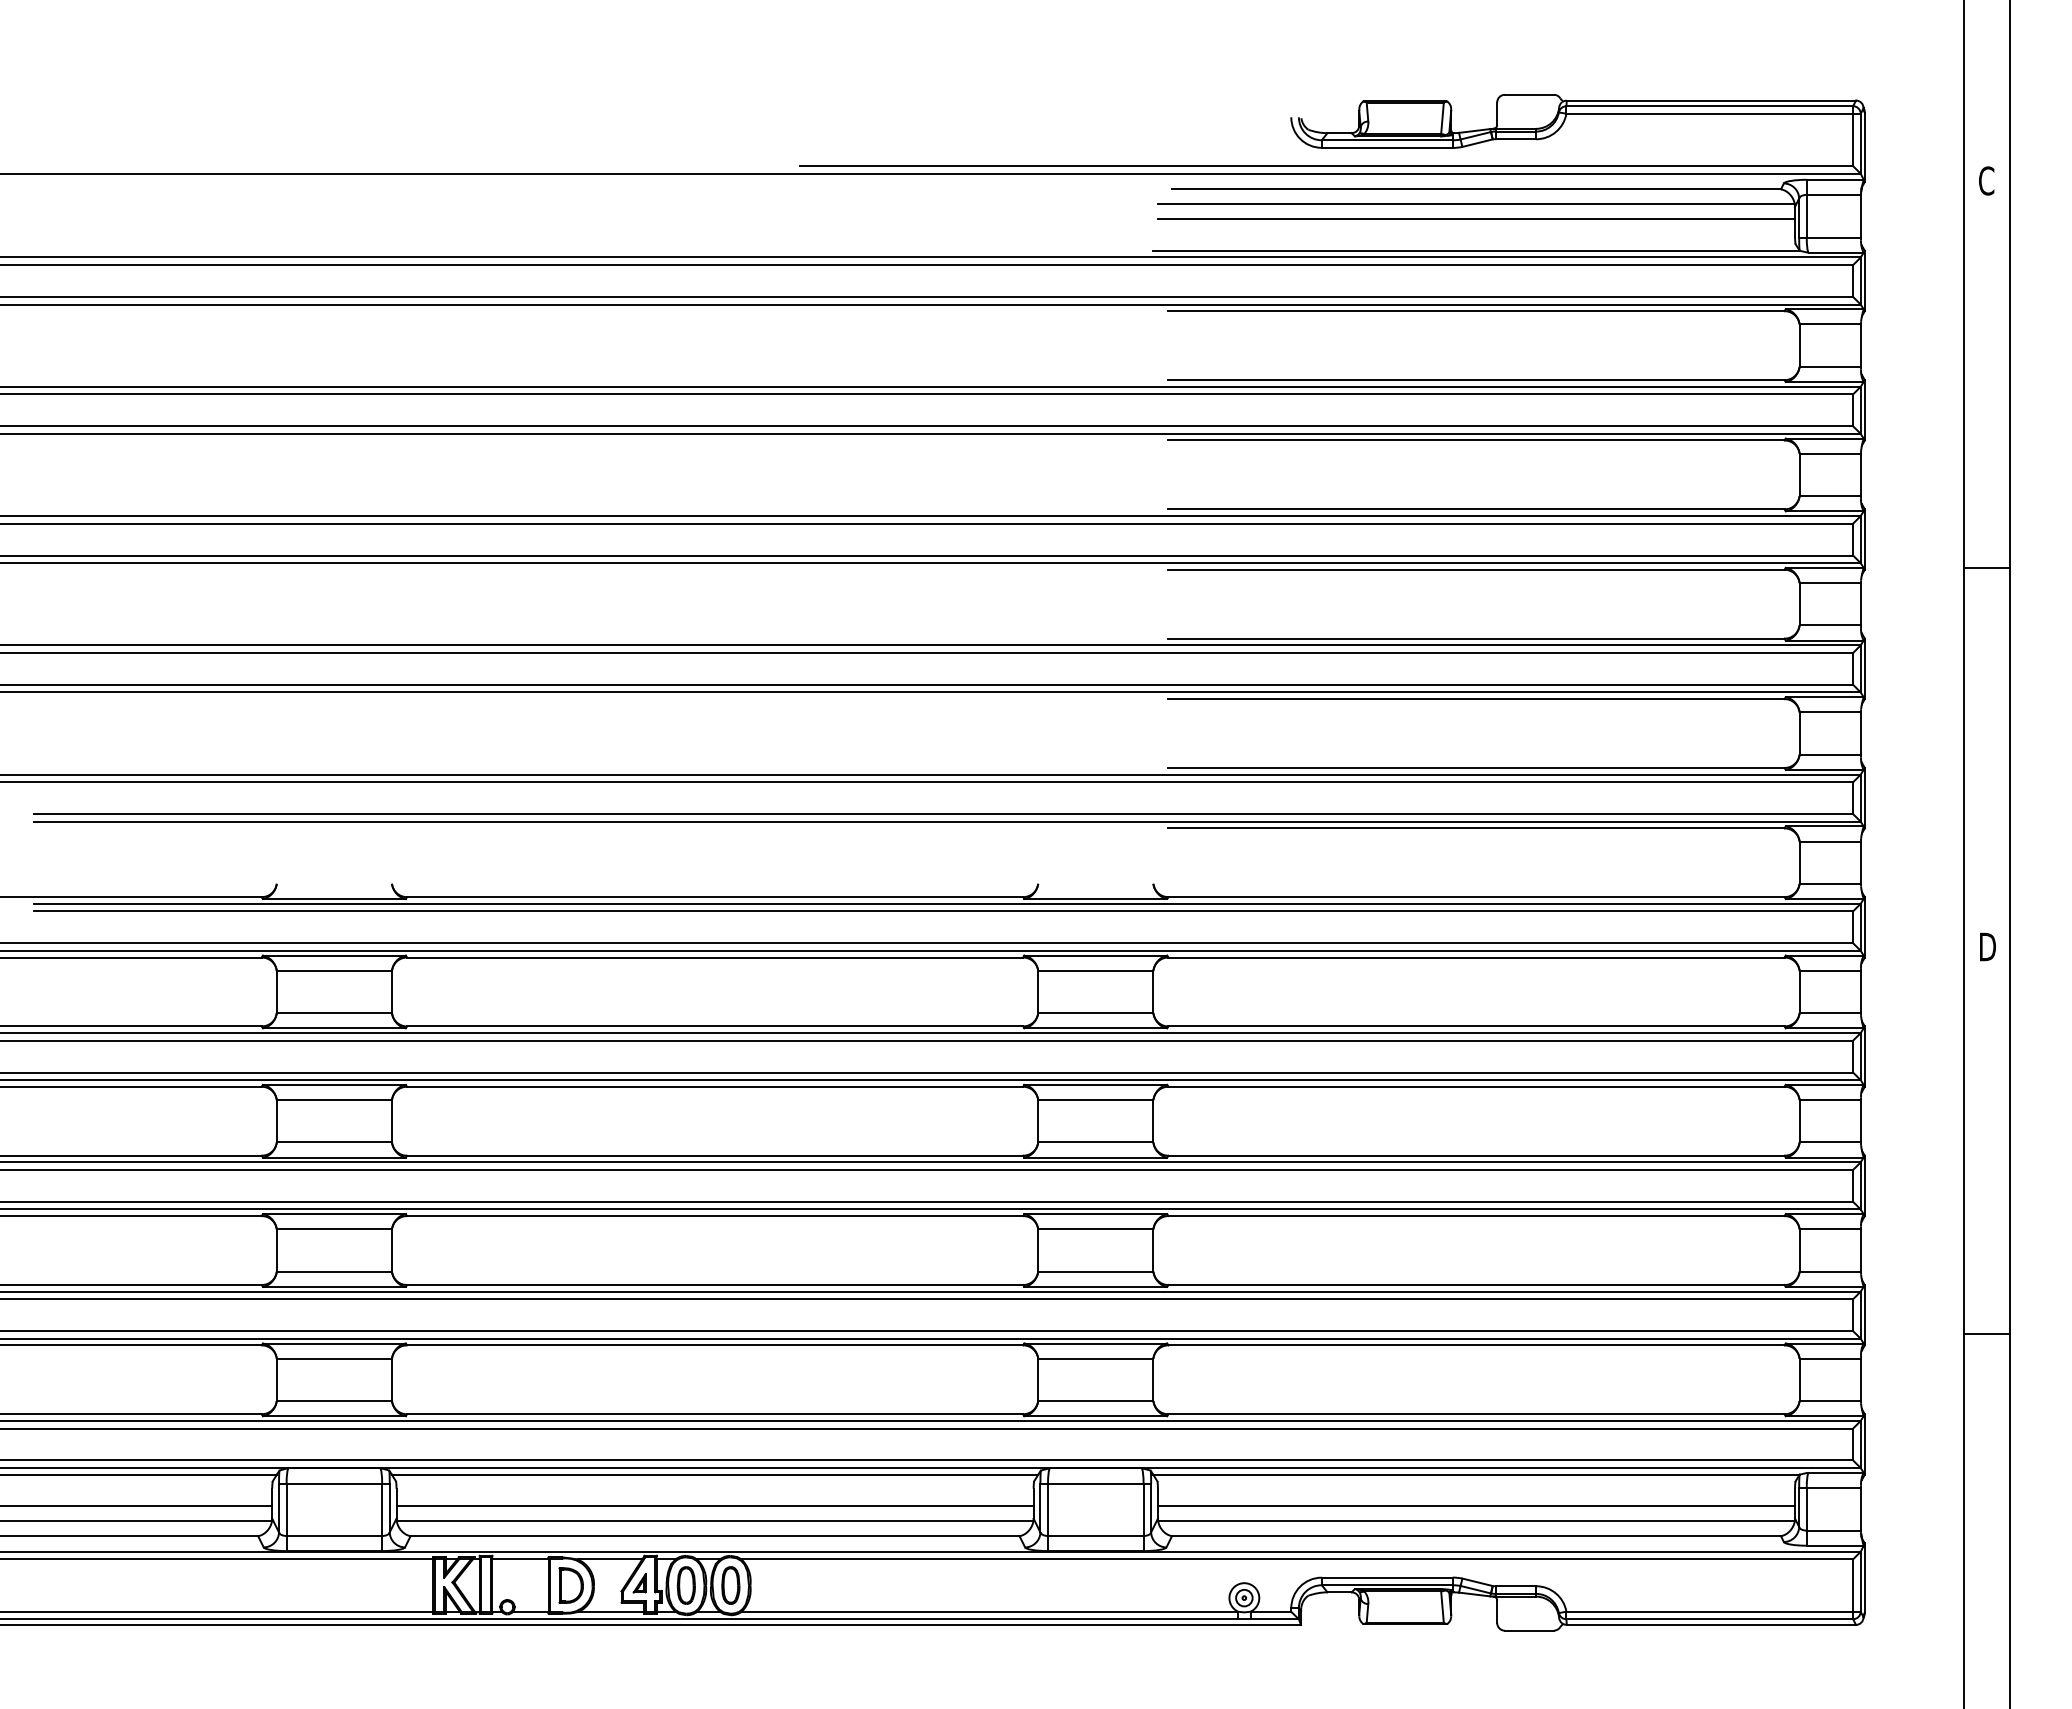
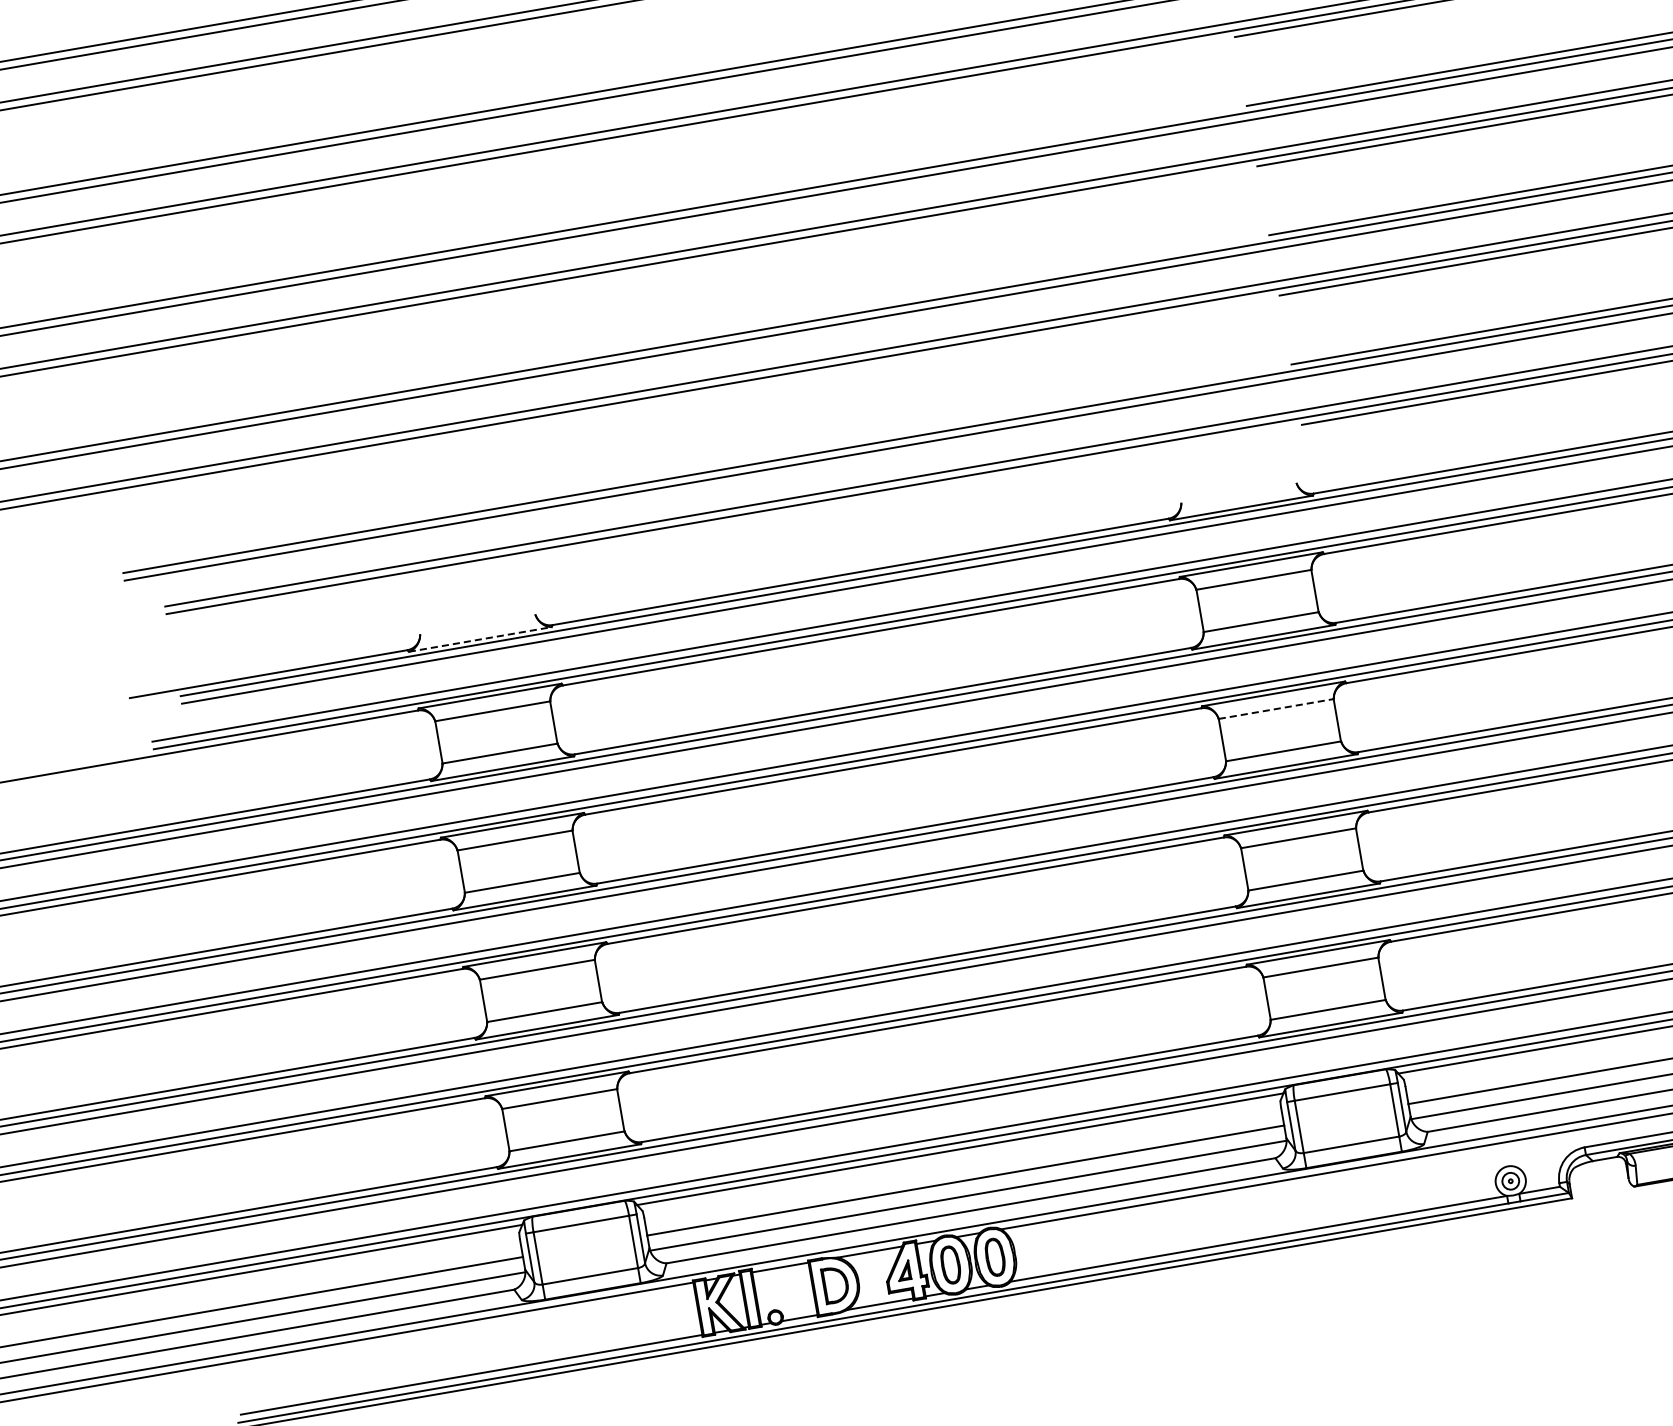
line: (334, 898) -> (480, 638), solid -> dashed
line: (1096, 1100) -> (1277, 709), solid -> dashed

